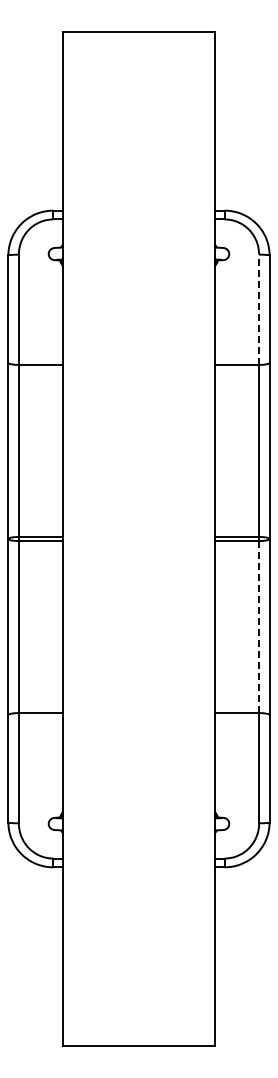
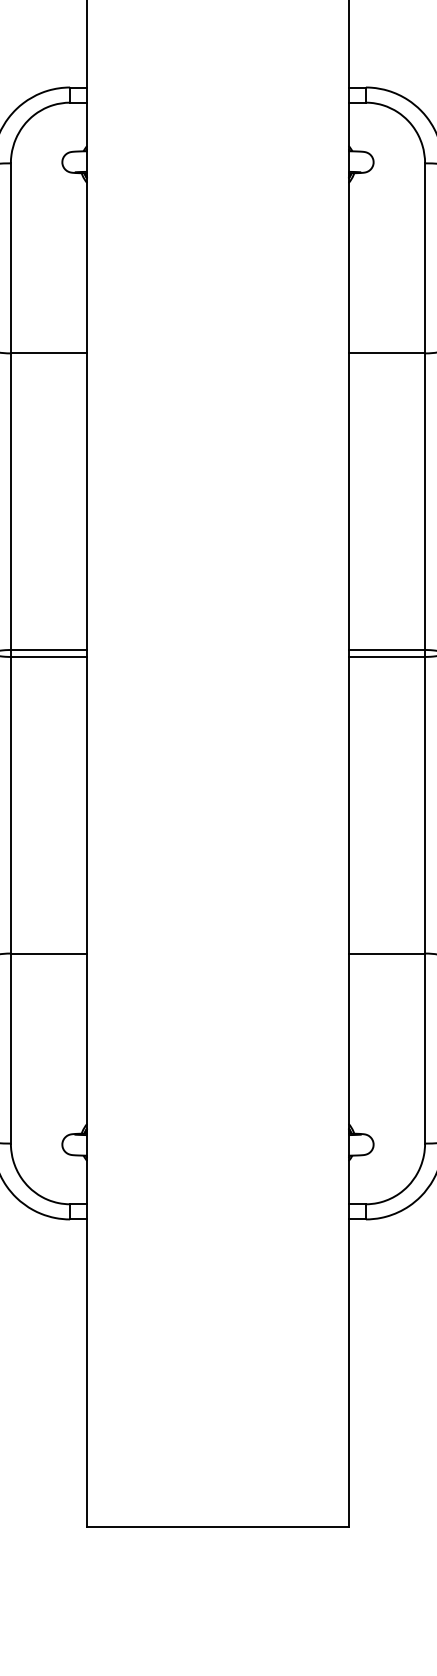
line: (259, 309) -> (425, 257), dashed -> solid
line: (259, 627) -> (425, 806), dashed -> solid

